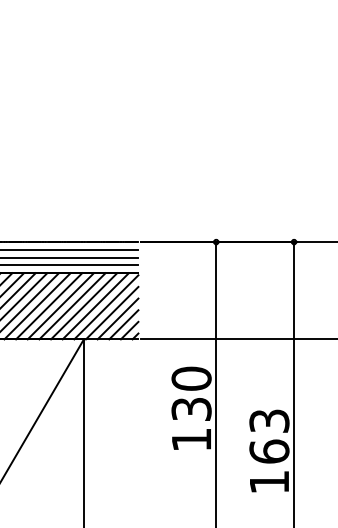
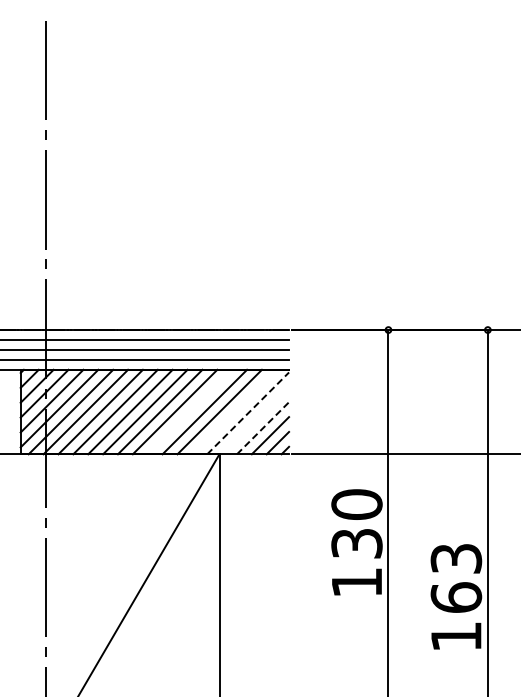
line: (60, 305) -> (189, 411), removed
line: (95, 305) -> (234, 411), removed
line: (106, 307) -> (248, 413), solid -> dashed
line: (112, 312) -> (255, 420), removed
line: (118, 319) -> (263, 428), solid -> dashed

